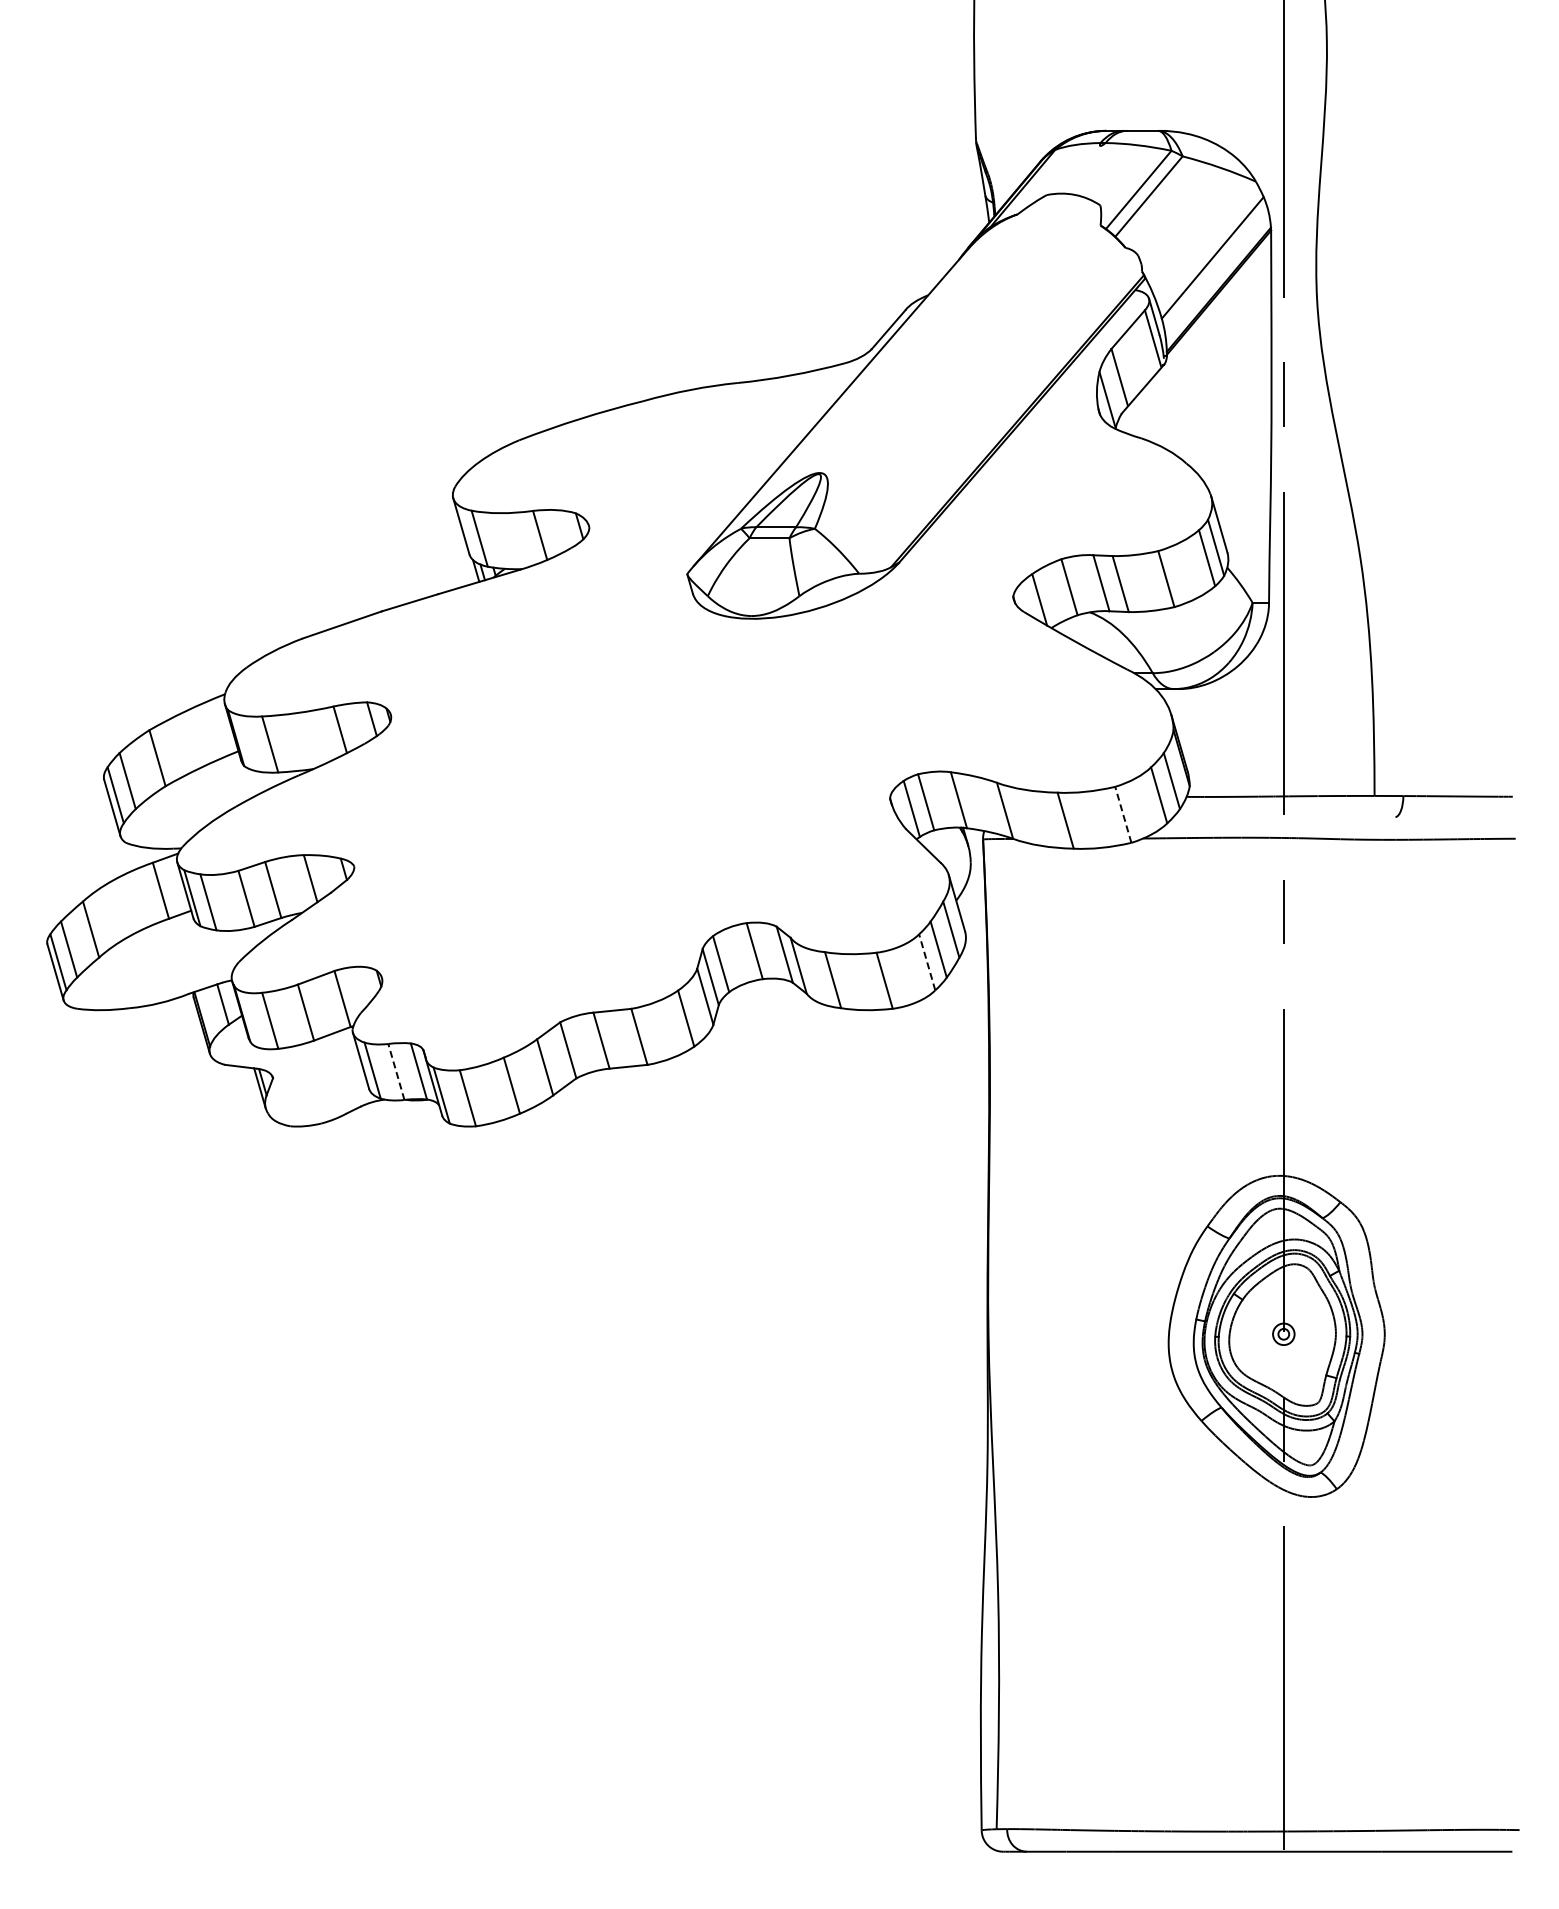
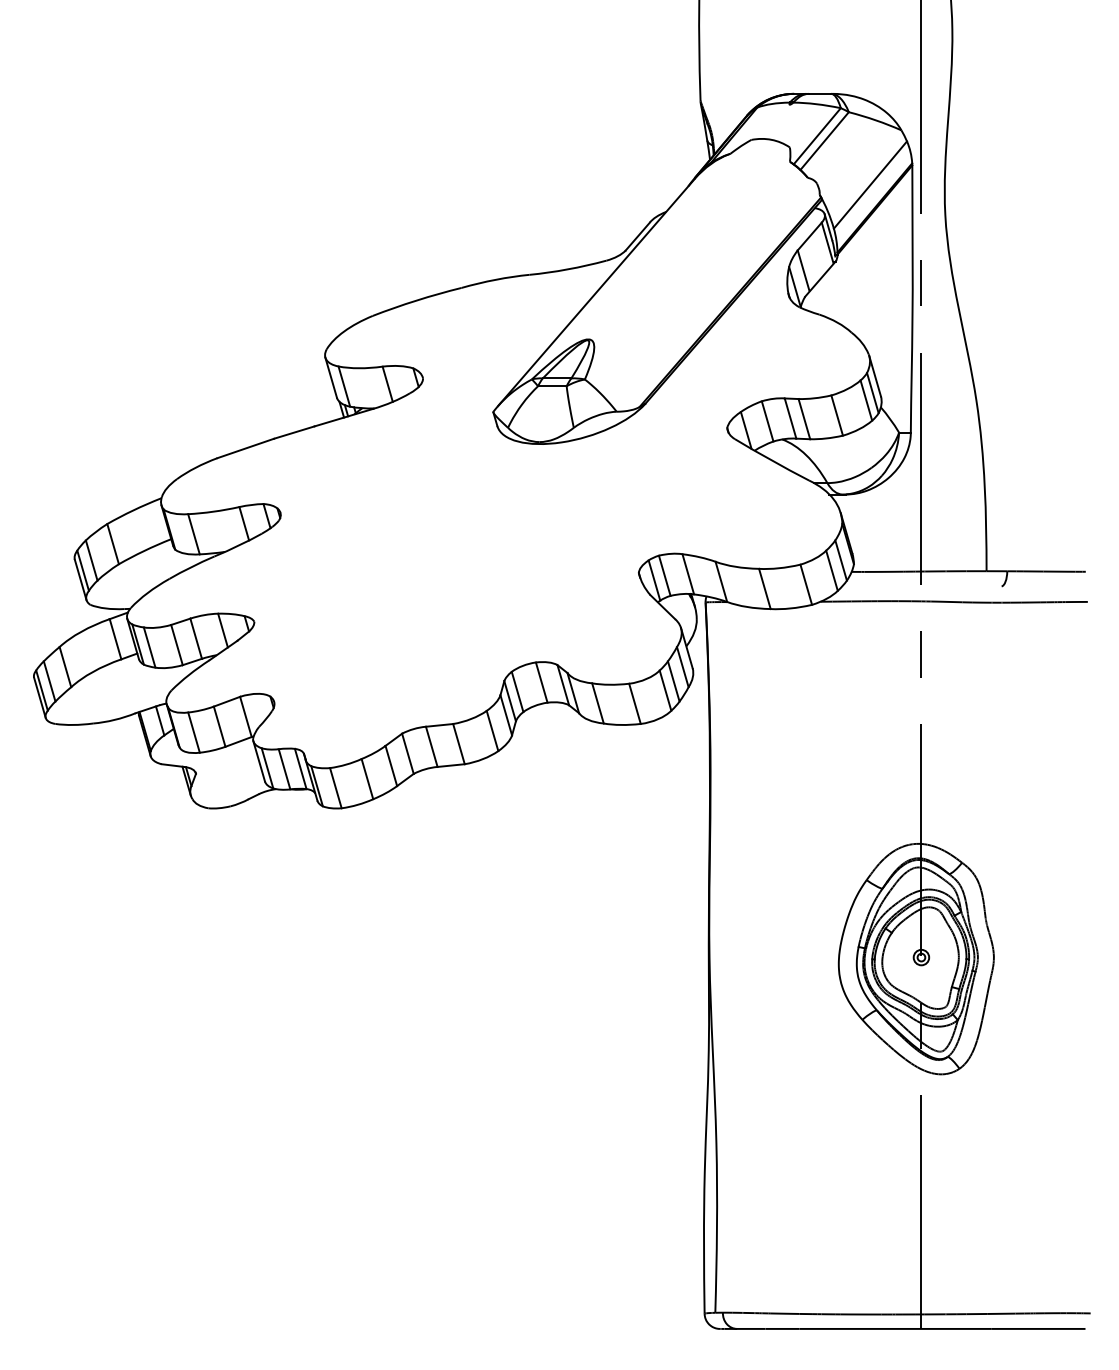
line: (1123, 814) -> (806, 584), dashed -> solid
line: (927, 961) -> (665, 690), dashed -> solid
line: (396, 1071) -> (284, 768), dashed -> solid

